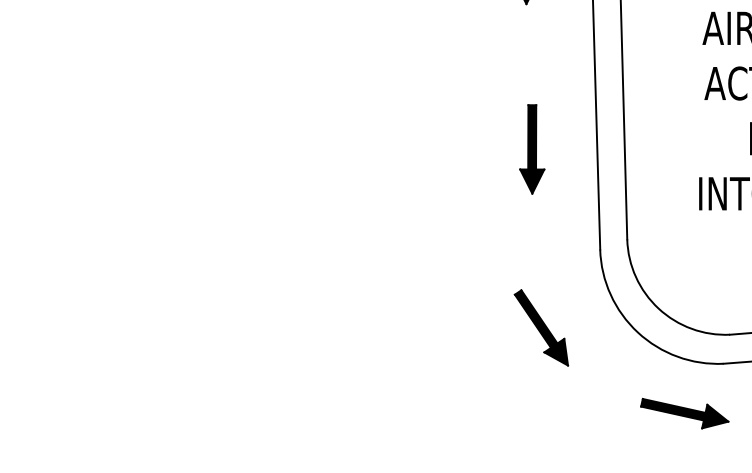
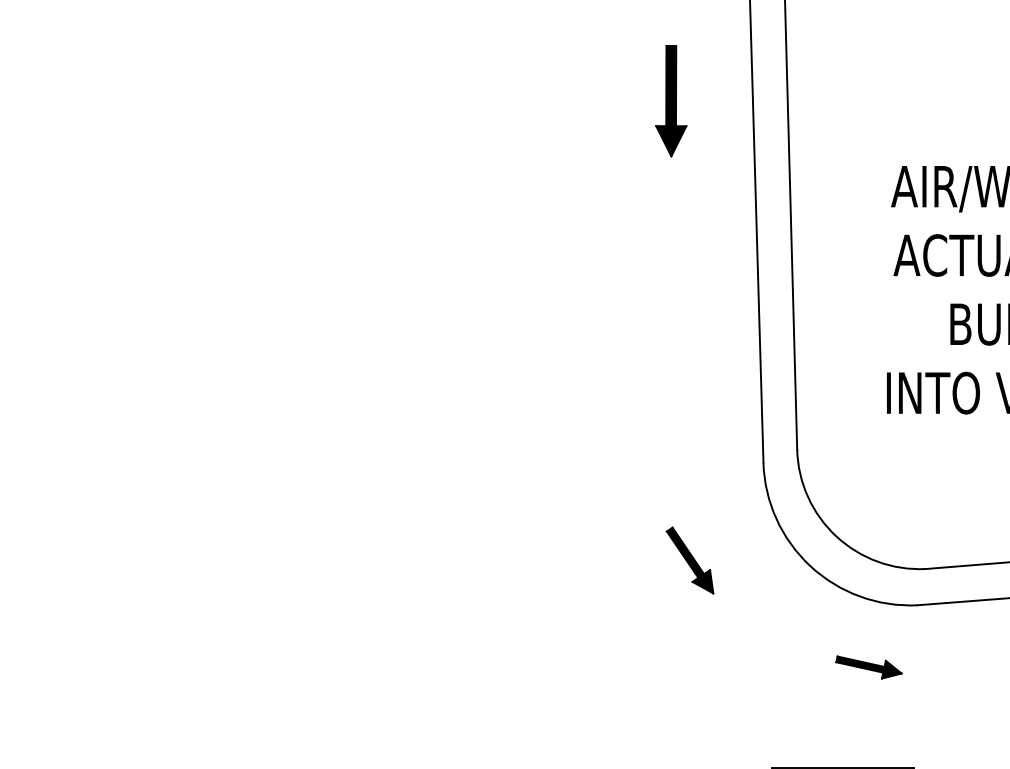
part: (532, 149) -> (678, 337), removed
part: (540, 327) -> (689, 560), size x0.7
part: (684, 413) -> (868, 667), size x0.6

